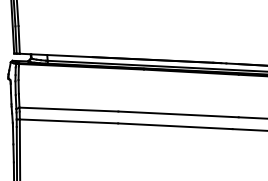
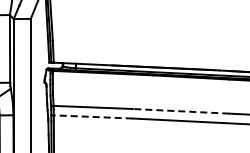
line: (177, 114) -> (180, 111), solid -> dashed
line: (68, 120) -> (92, 116), solid -> dashed

